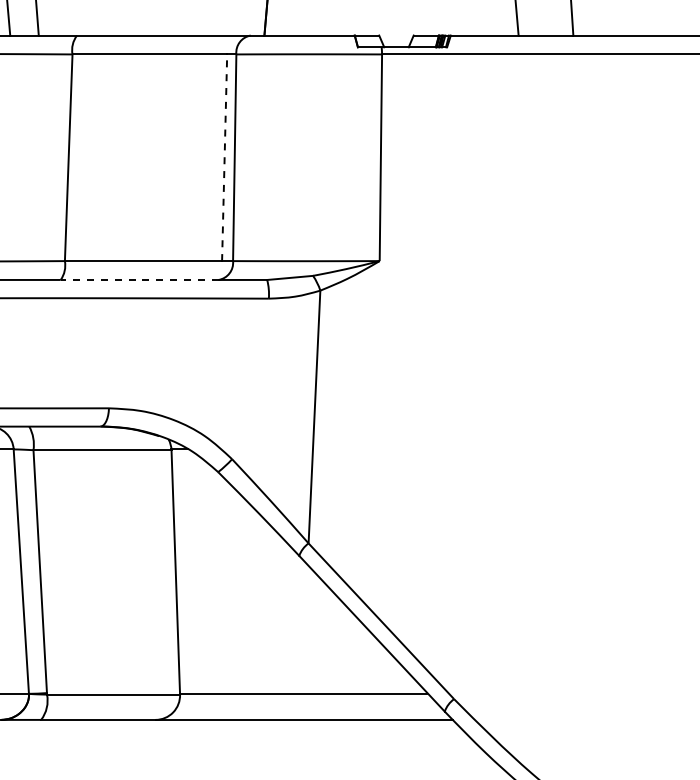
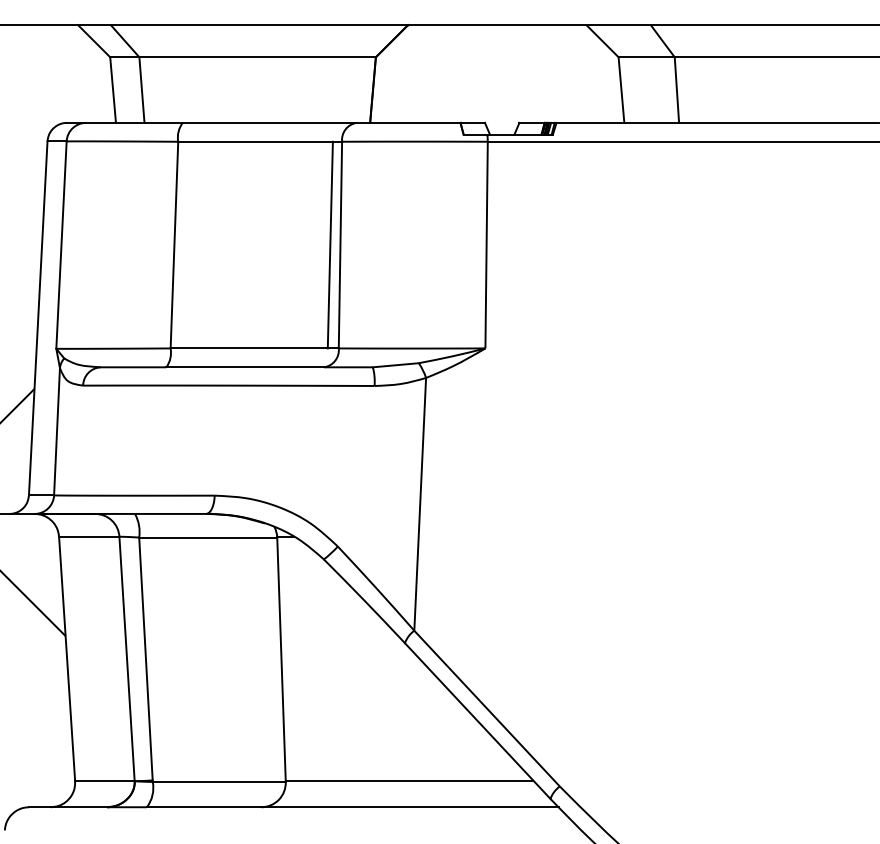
line: (224, 157) -> (330, 244), dashed -> solid
line: (139, 280) -> (245, 367), dashed -> solid

